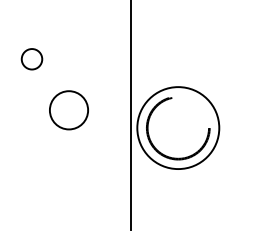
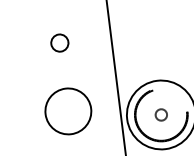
circle: (31, 59) -> (59, 43), moved
circle: (68, 110) -> (67, 111), size x1.43
circle: (177, 127) -> (160, 114), added

